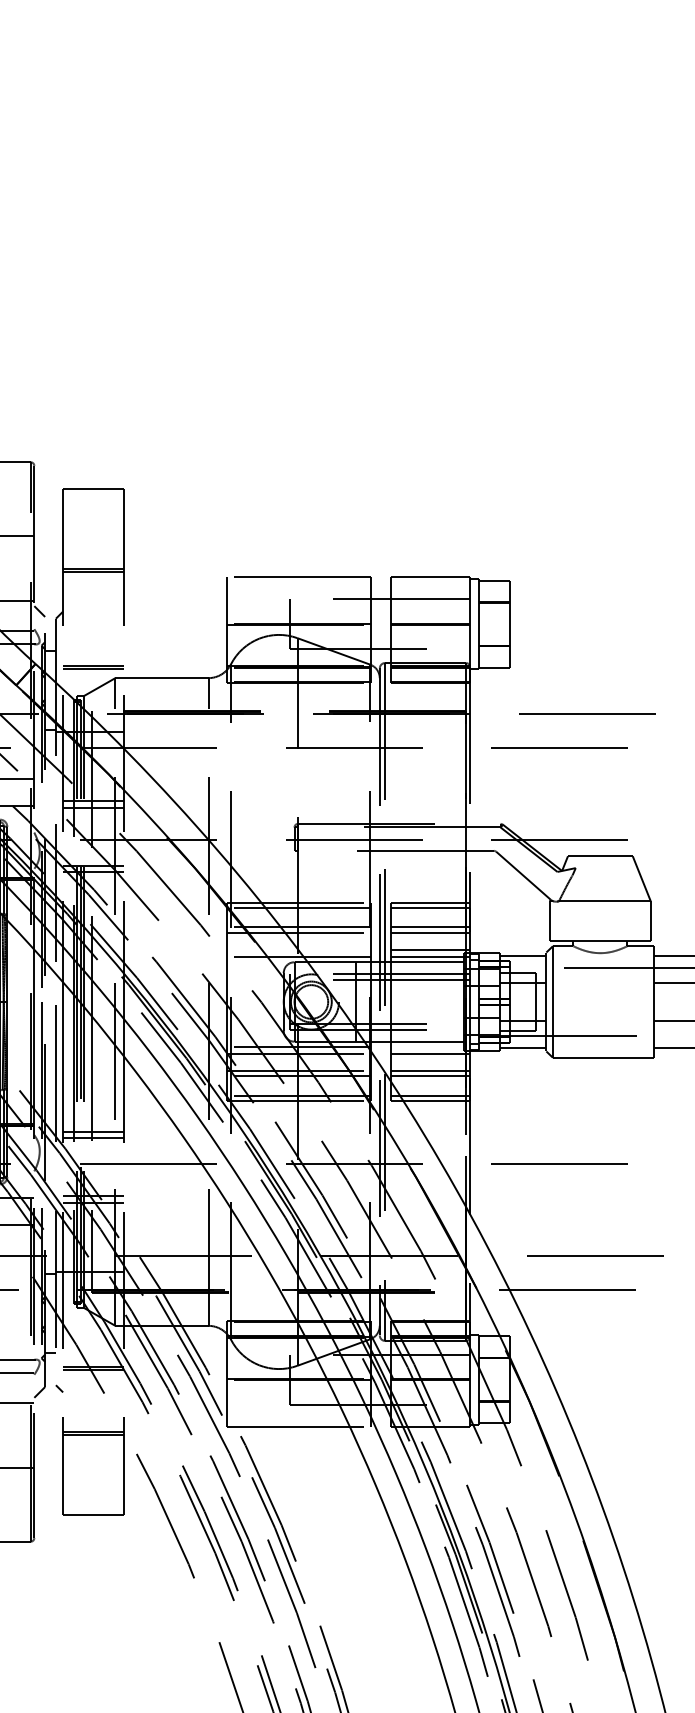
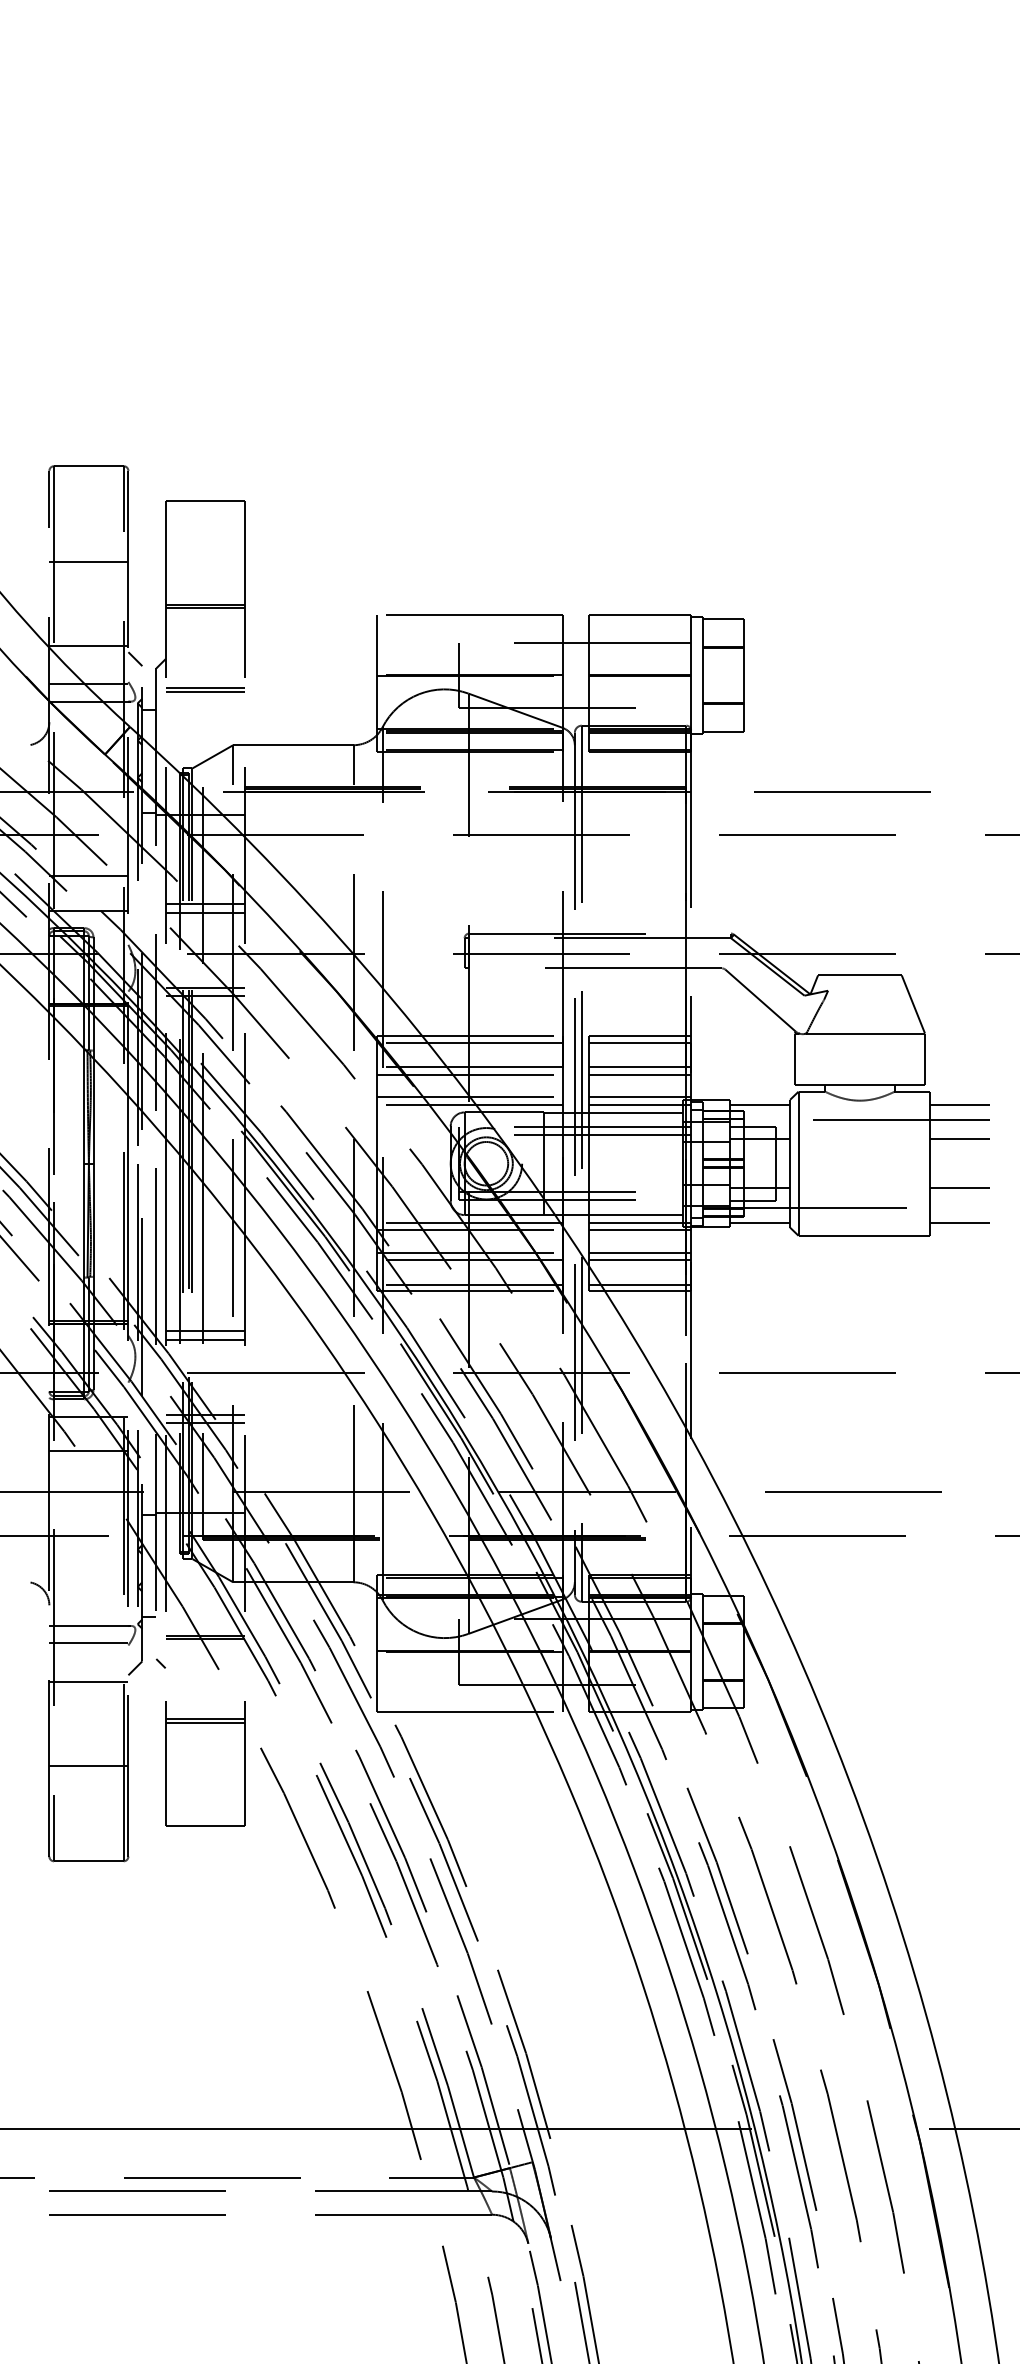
part: (93, 666) -> (205, 689), moved
line: (299, 950) -> (470, 1097), added
line: (429, 1047) -> (639, 1222), added

